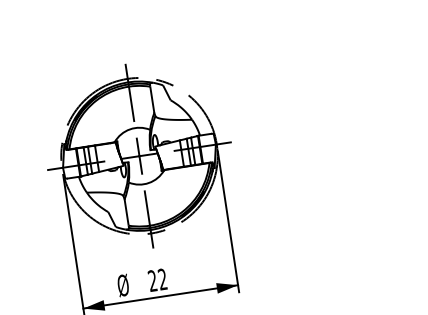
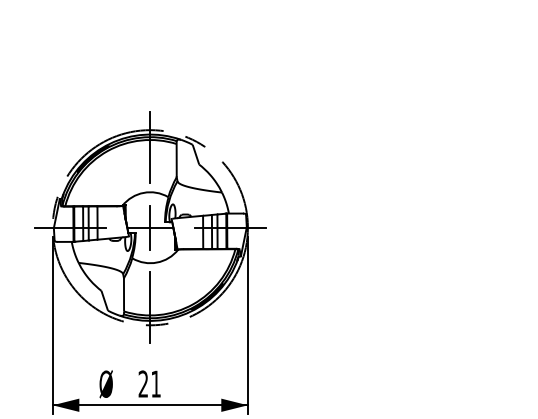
text: (162, 279) -> (155, 383), 22 -> 21

